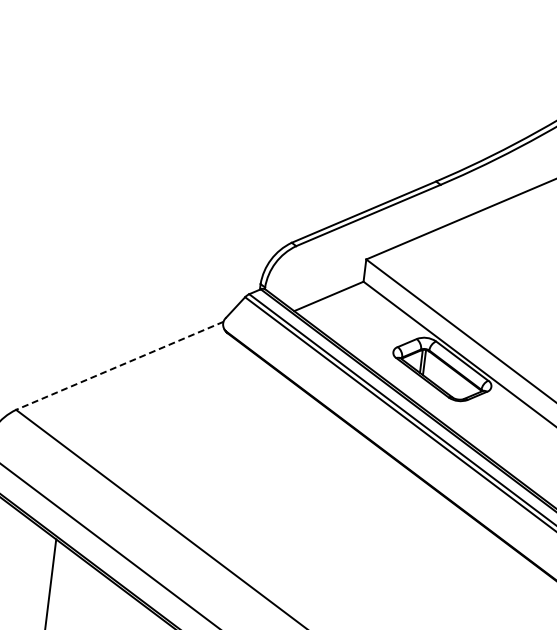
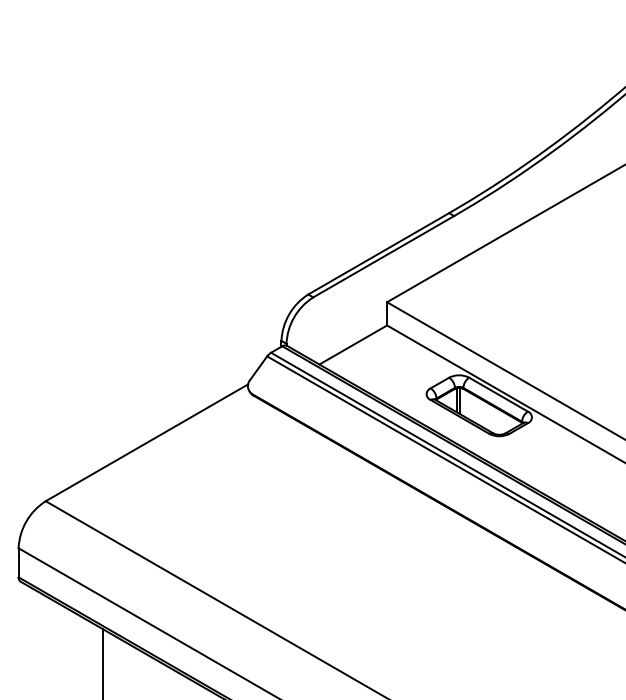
line: (120, 365) -> (147, 442), dashed -> solid

